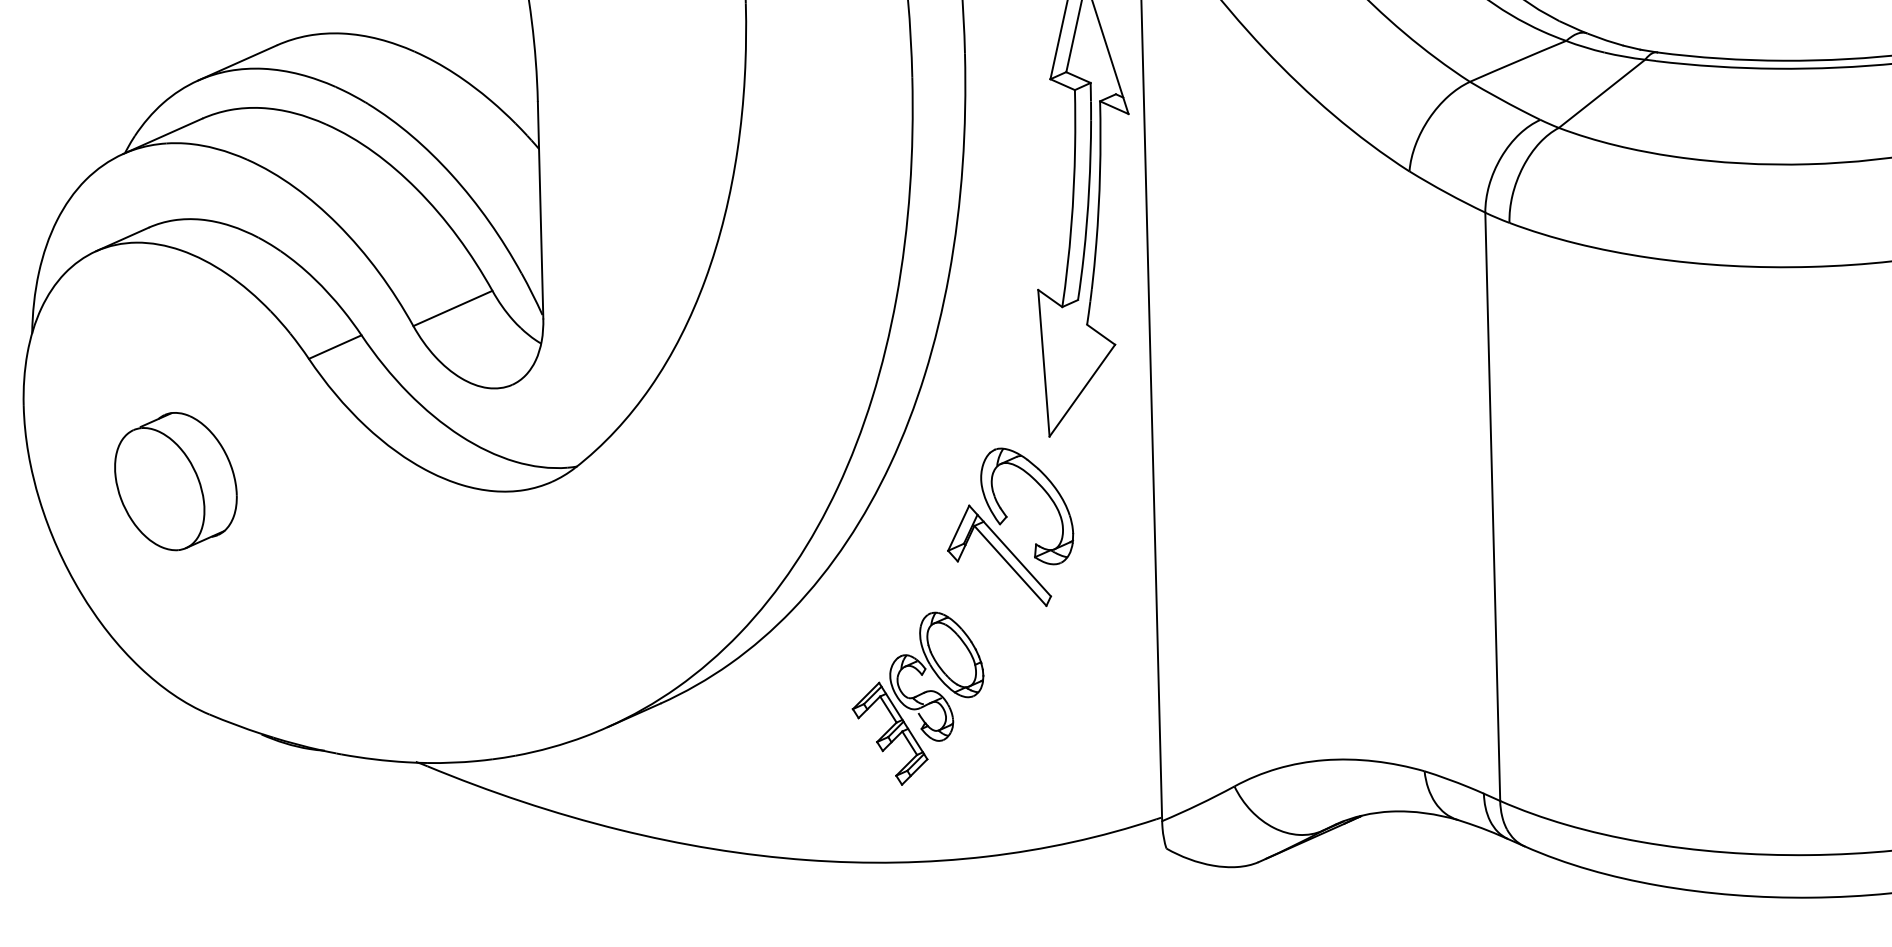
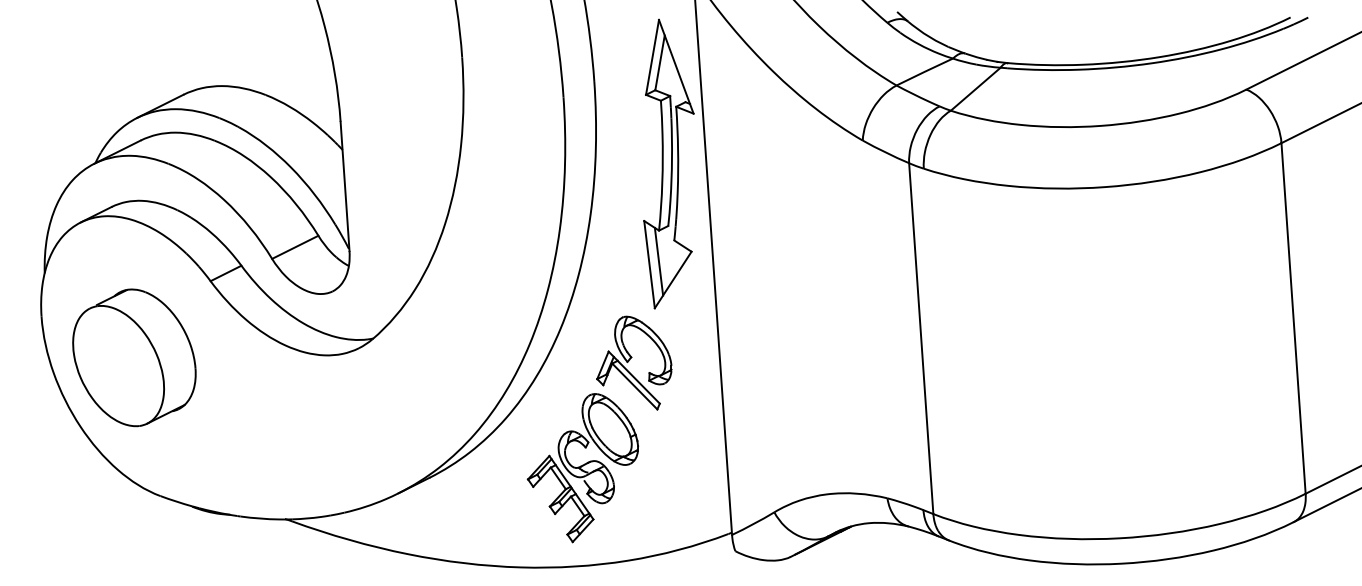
line: (1059, 358) -> (658, 261), added
part: (176, 480) -> (134, 357), size x1.67
part: (916, 699) -> (582, 468), size x1.43

